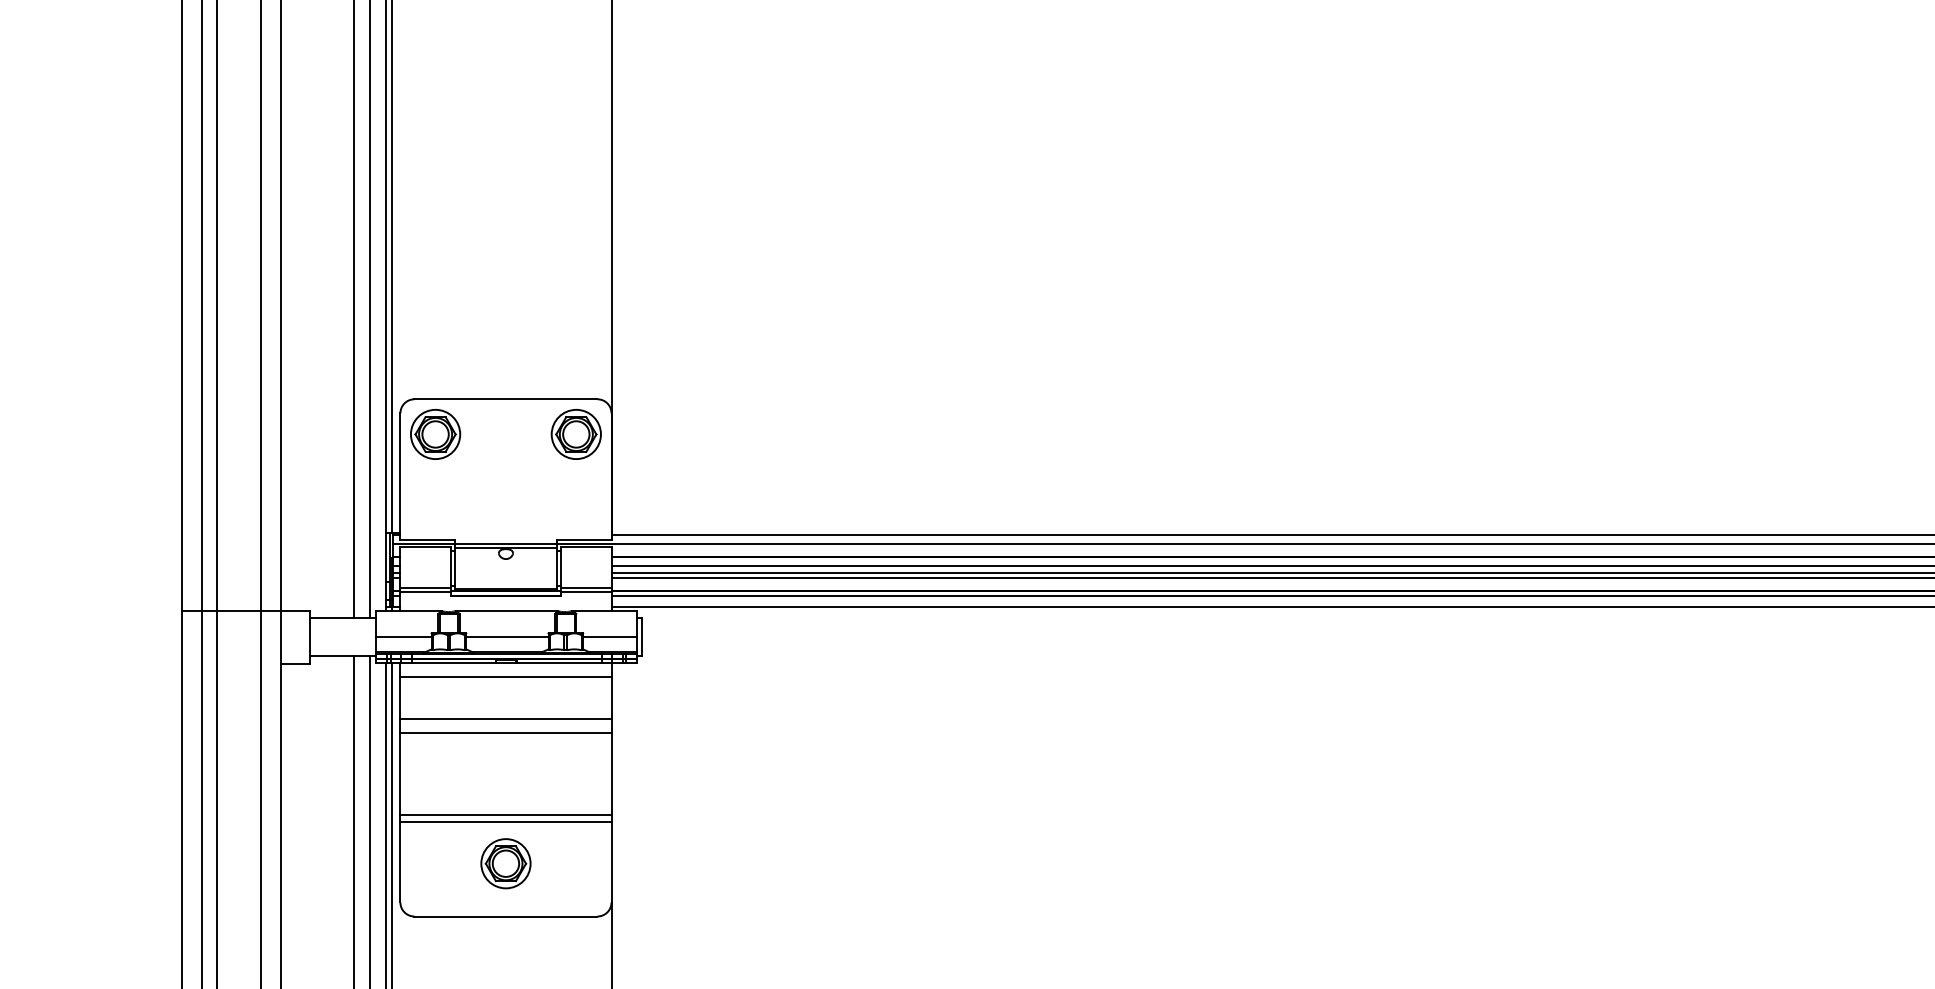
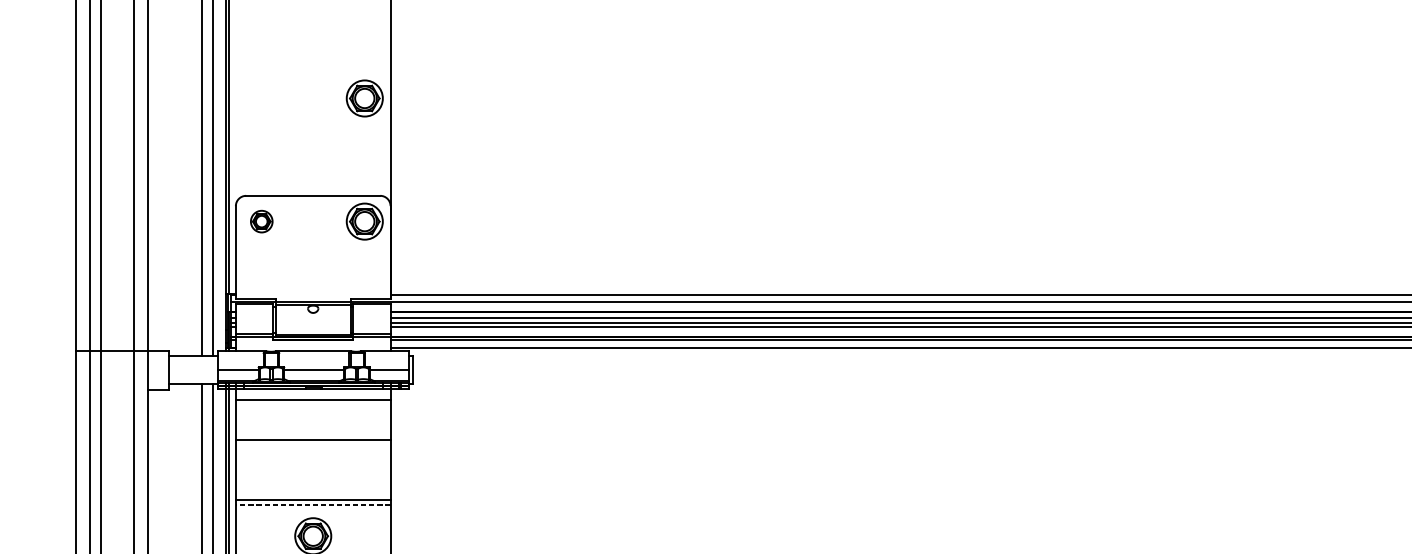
part: (575, 266) -> (364, 98), added
part: (435, 434) -> (261, 221), size x0.6
line: (505, 719) -> (312, 430), removed
line: (505, 821) -> (312, 505), solid -> dashed

